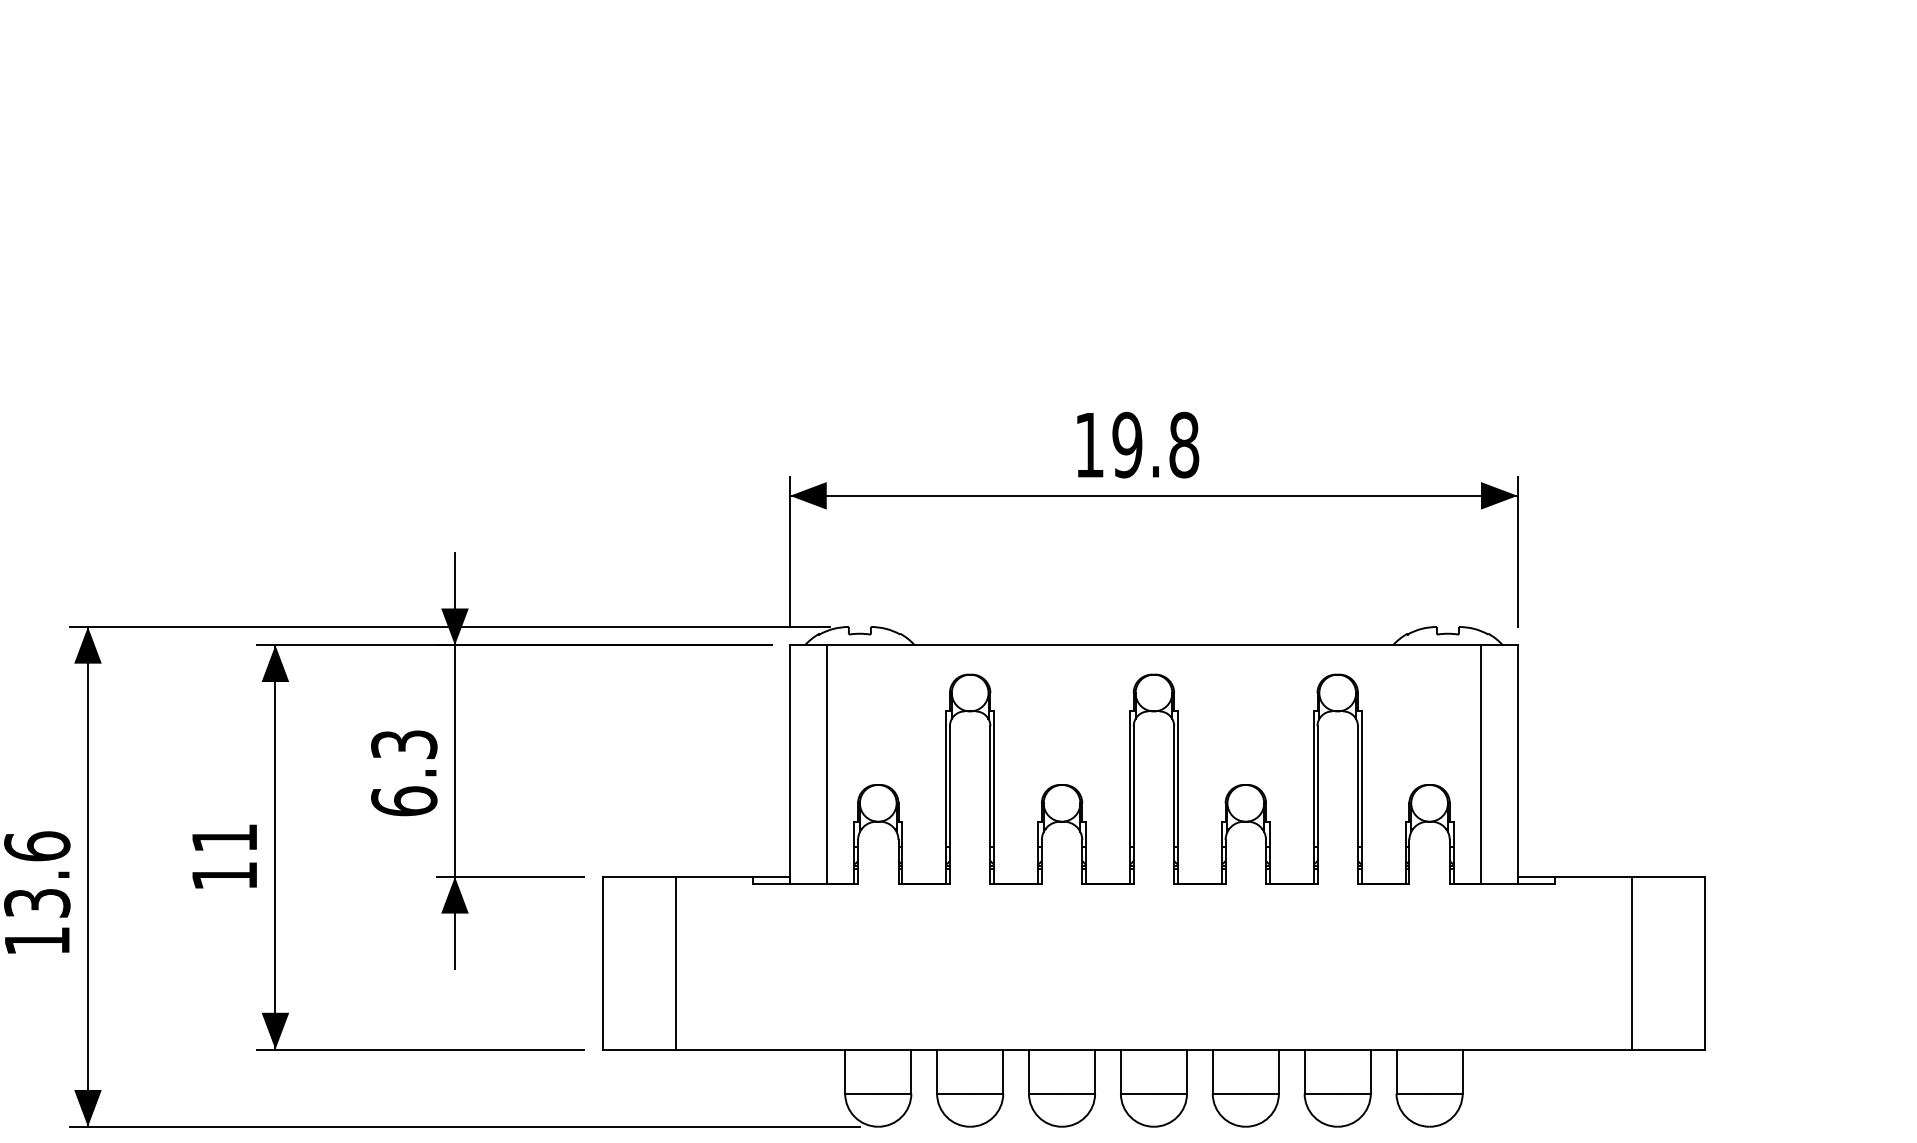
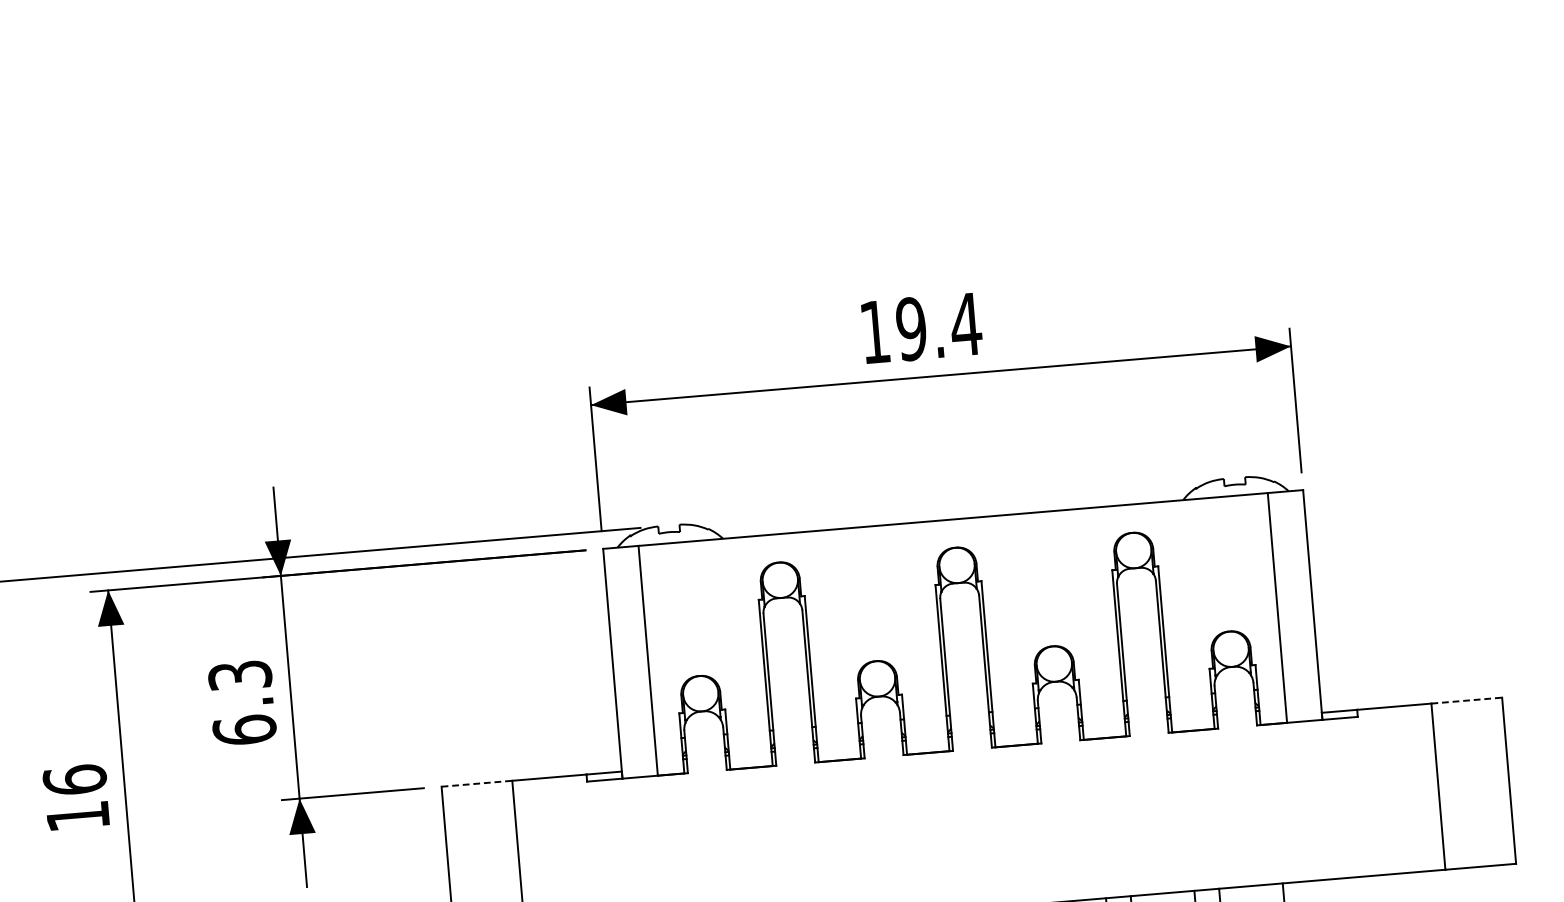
text: (1183, 444) -> (965, 323), 19.8 -> 19.4
text: (224, 837) -> (74, 779), 11 -> 16
line: (639, 876) -> (477, 783), solid -> dashed
line: (1668, 876) -> (1466, 700), solid -> dashed

